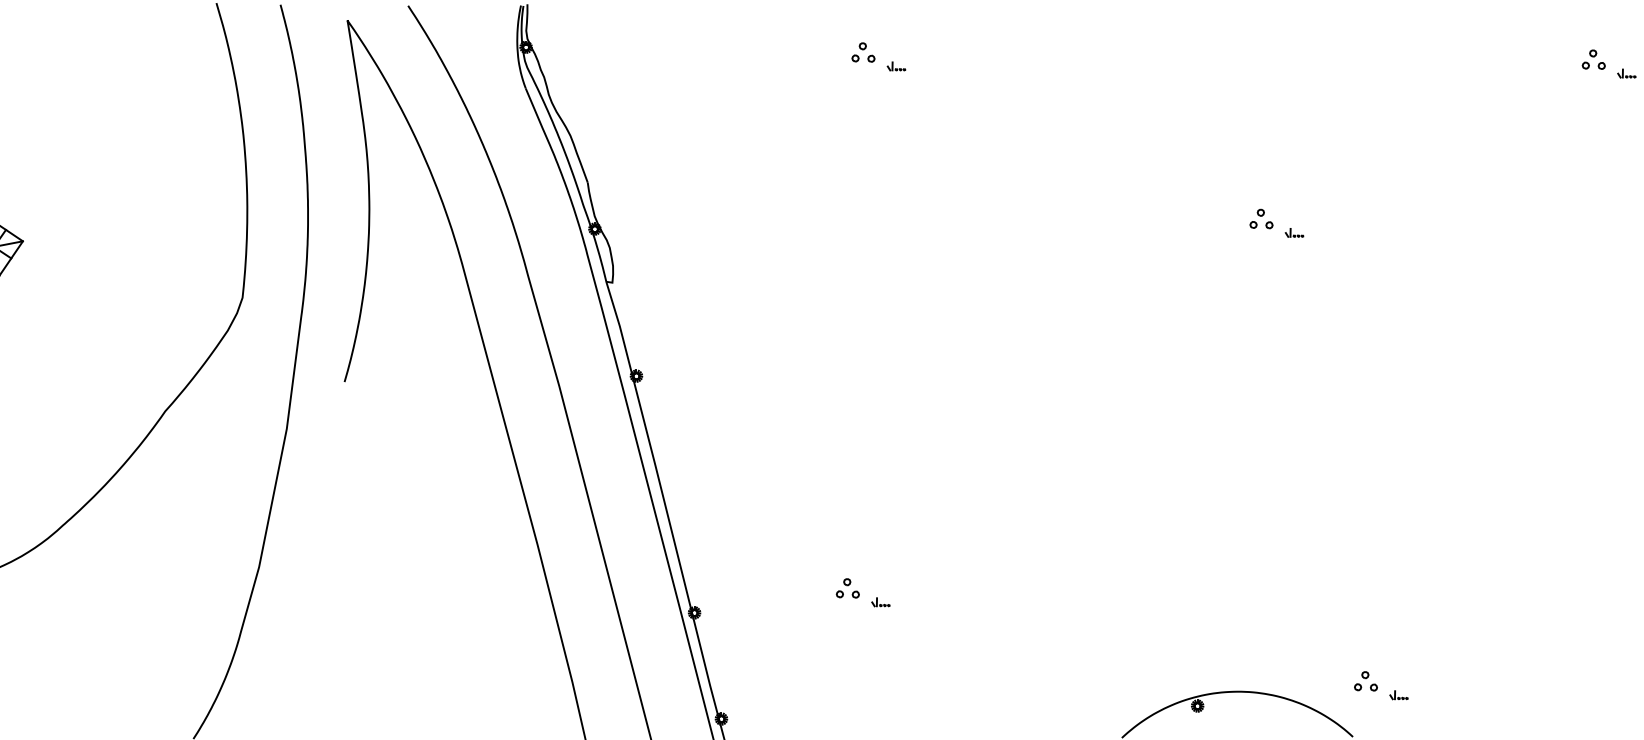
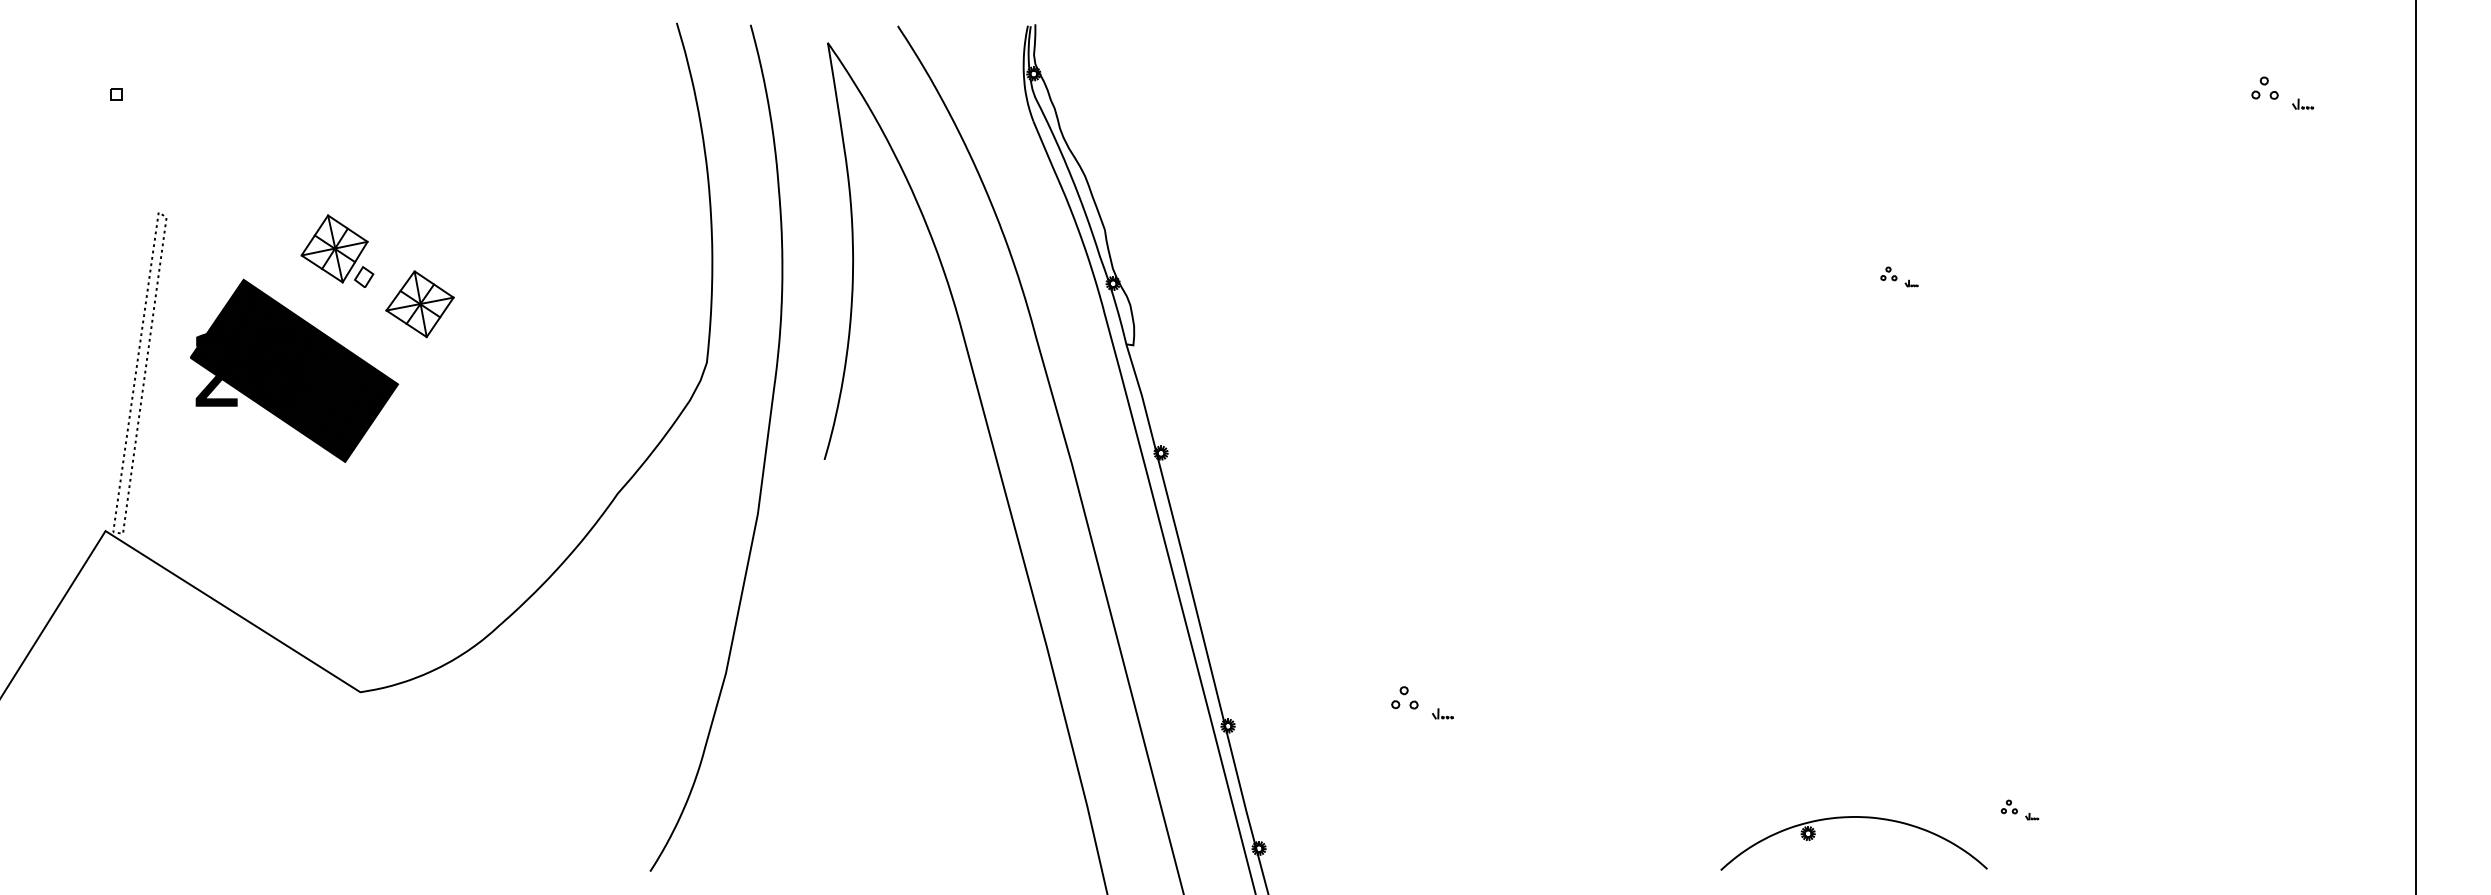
part: (878, 56) -> (1440, 84), removed
part: (1276, 223) -> (1899, 276), size x0.6
part: (1380, 685) -> (2019, 809), size x0.6

